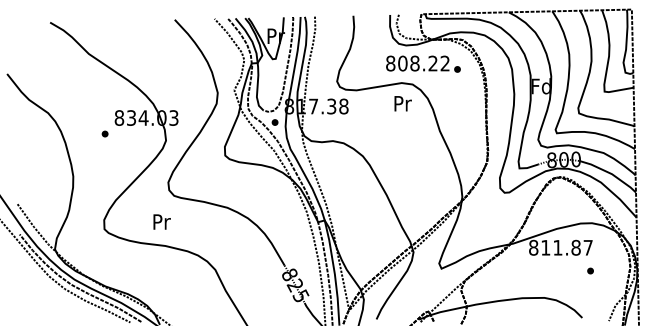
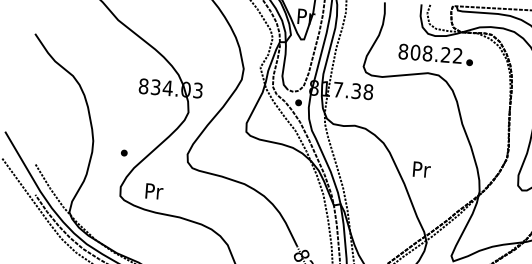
text: (423, 63) -> (436, 54), moved
text: (402, 103) -> (421, 169), moved
part: (104, 133) -> (123, 152), moved
text: (161, 221) -> (153, 190), moved

